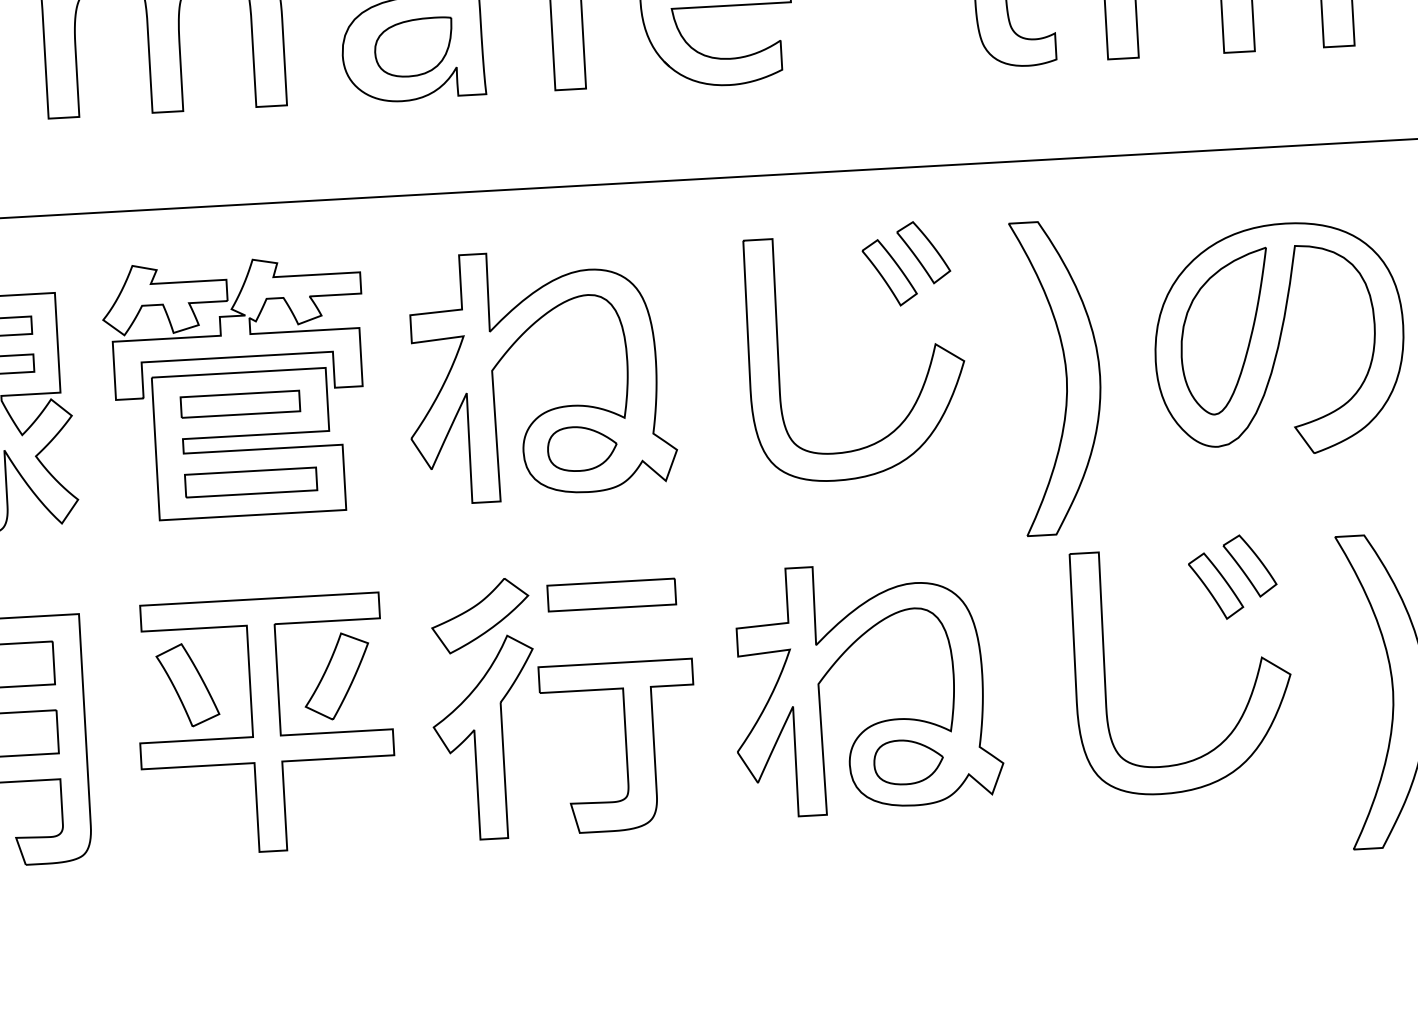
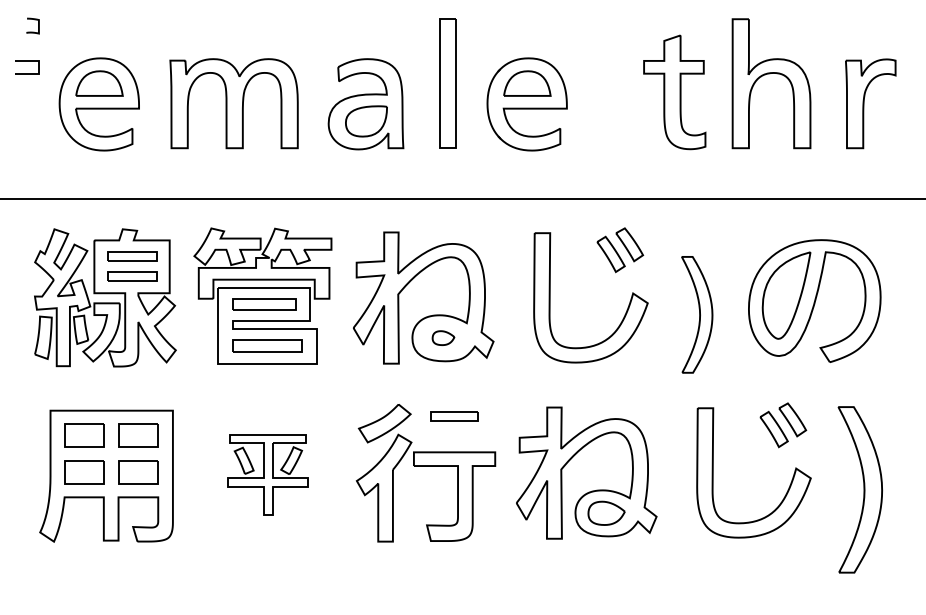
part: (1057, 377) -> (696, 314), size x0.7
part: (582, 447) -> (443, 337), size x0.6
part: (611, 595) -> (454, 416), size x0.7
part: (264, 724) -> (267, 474), size x0.6

